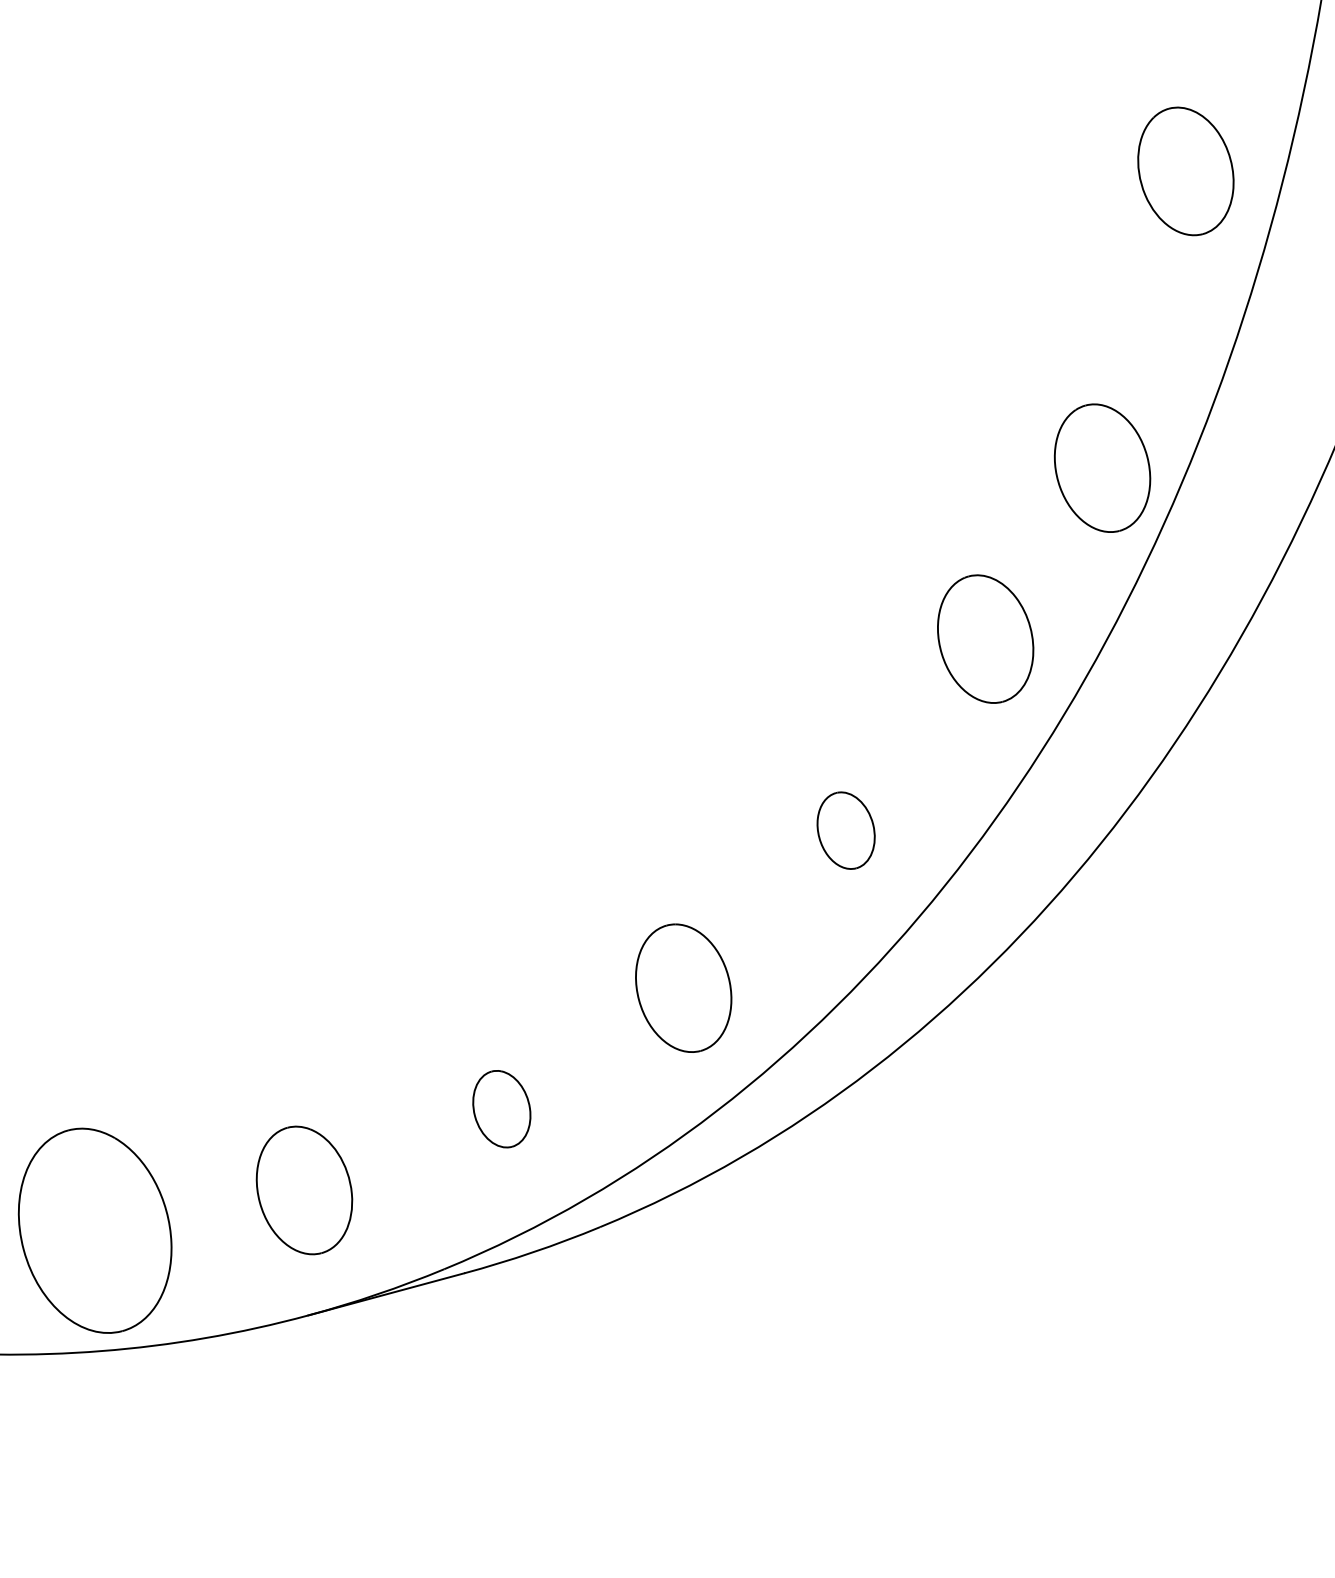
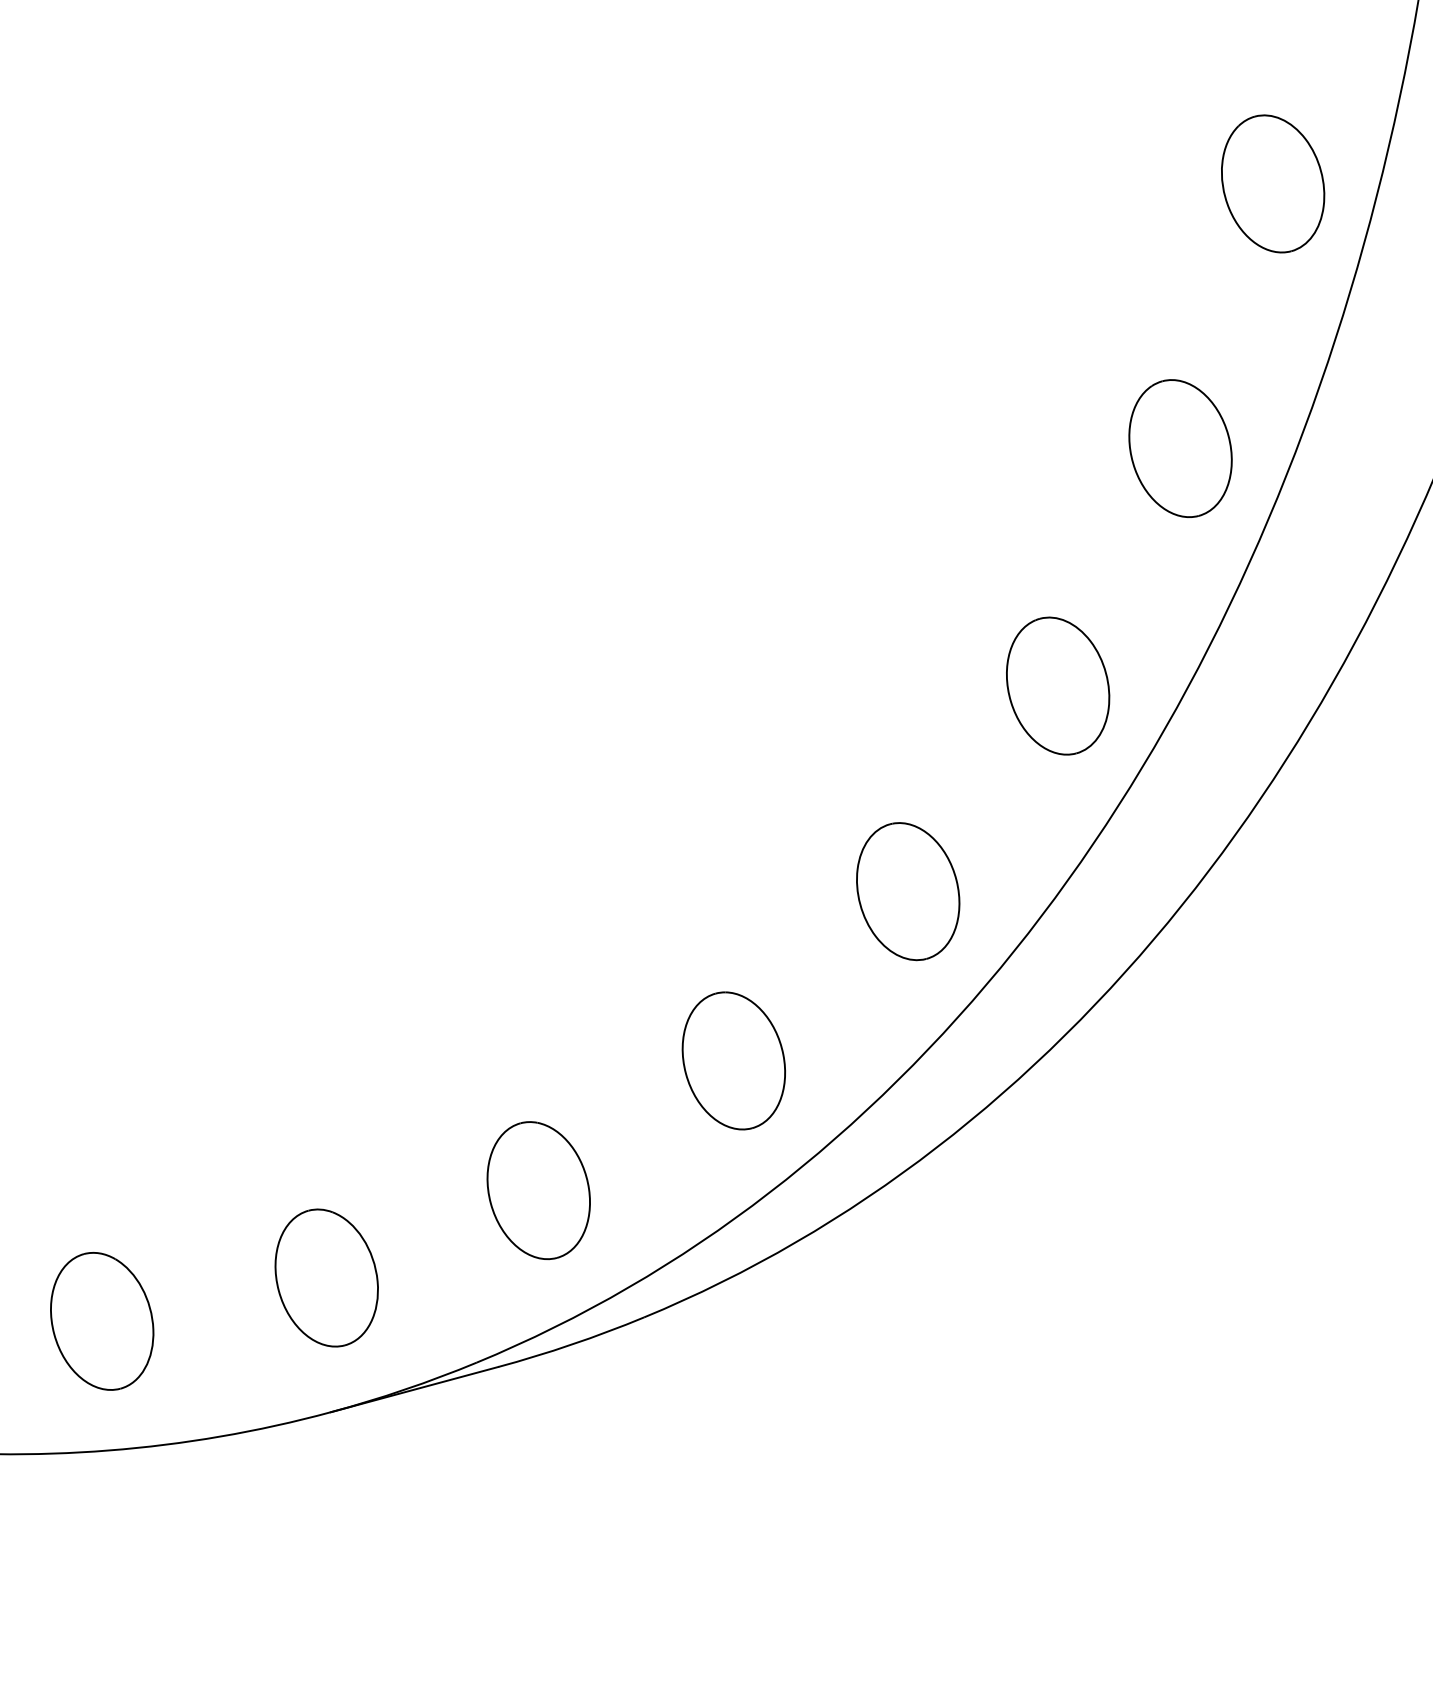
part: (1102, 468) -> (1180, 448), moved
part: (846, 830) -> (908, 891), size x1.67
part: (501, 1108) -> (538, 1190), size x1.67
part: (95, 1230) -> (102, 1321), size x0.62

